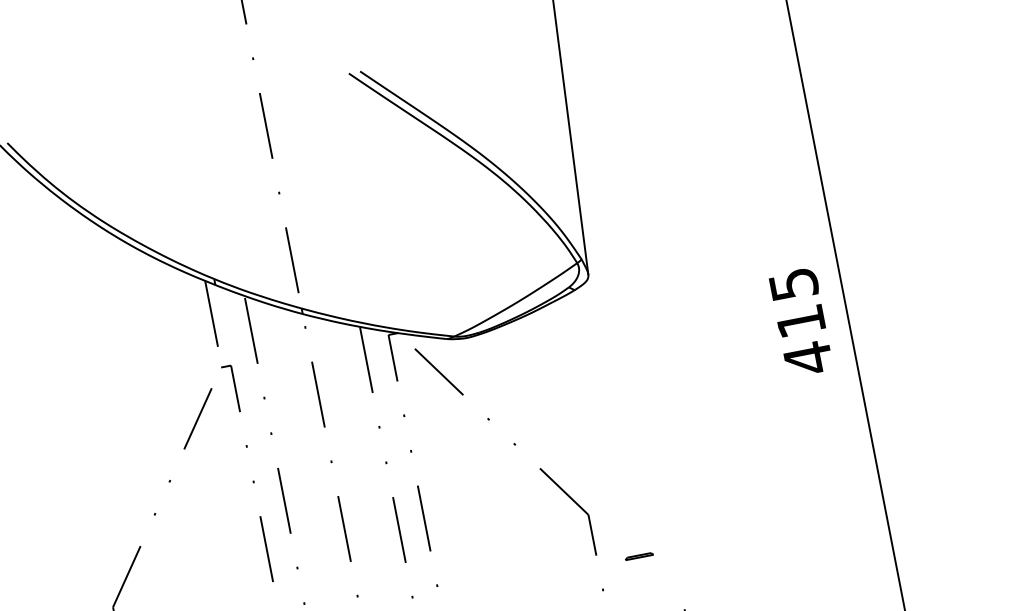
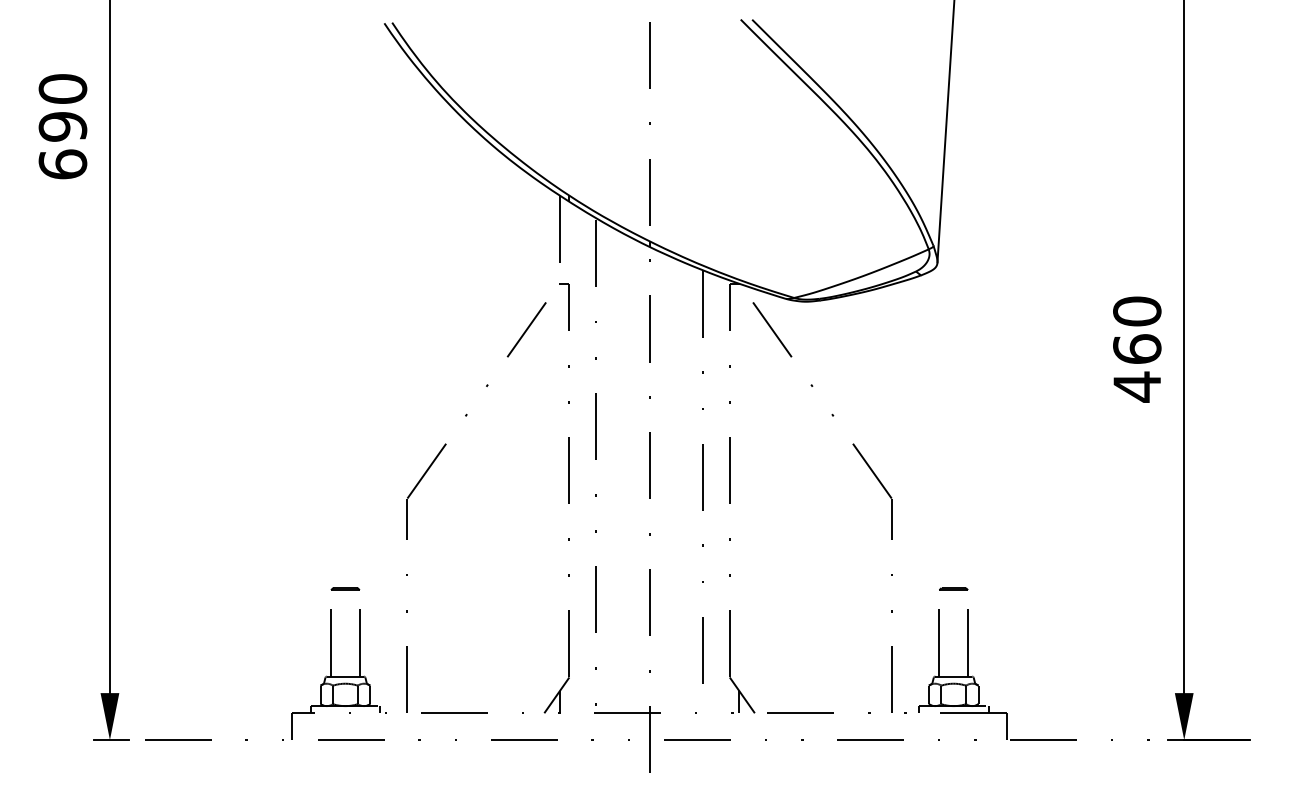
text: (797, 302) -> (1137, 329), 415 -> 460
line: (638, 555) -> (953, 588), moved

